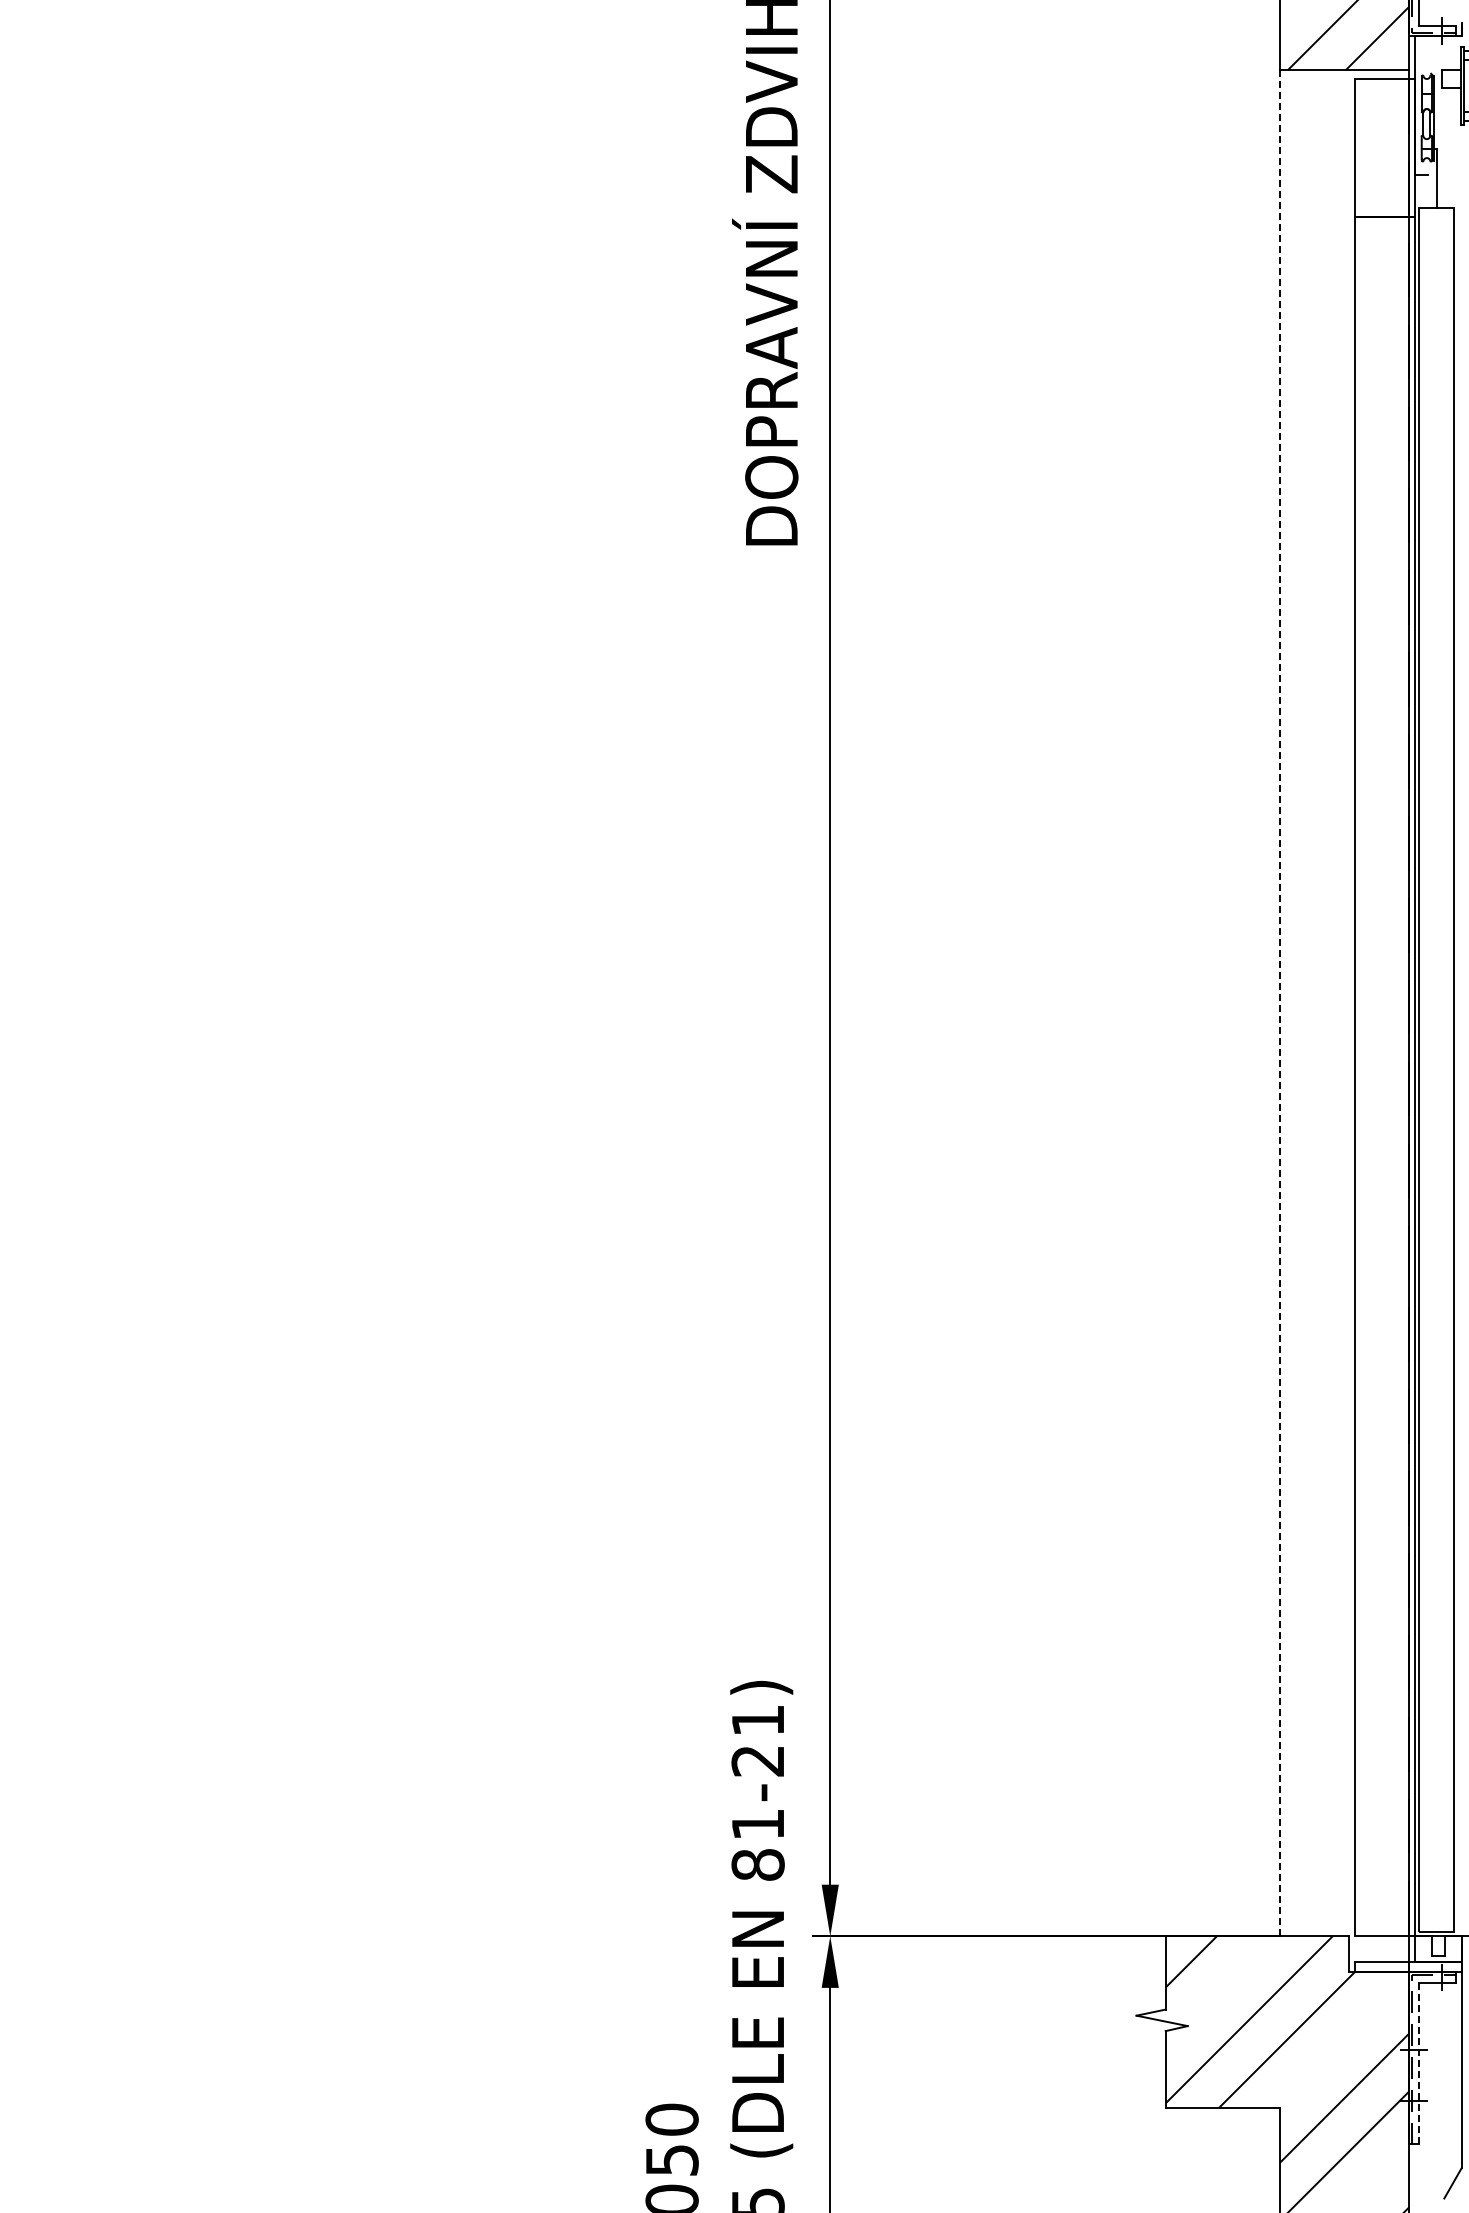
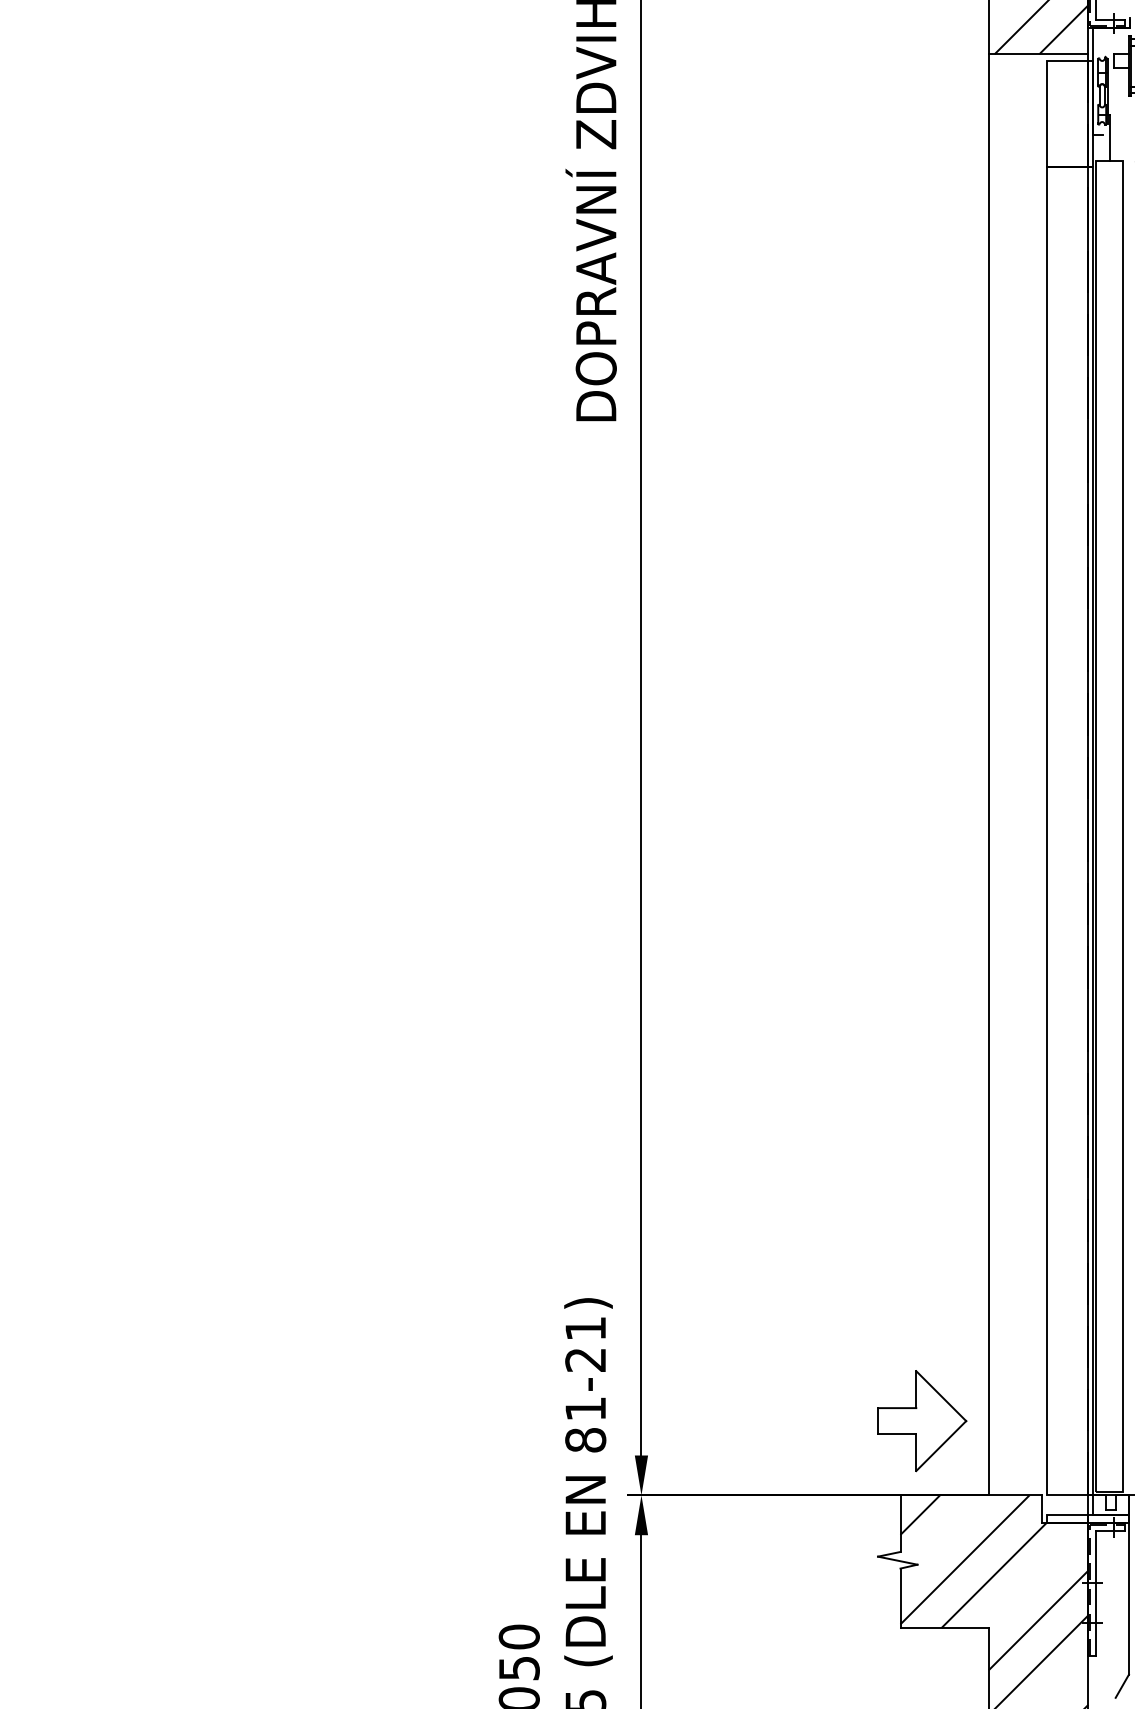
line: (1280, 1003) -> (989, 774), dashed -> solid
part: (1193, 1839) -> (921, 1420), added
line: (1419, 2063) -> (1096, 1593), dashed -> solid

